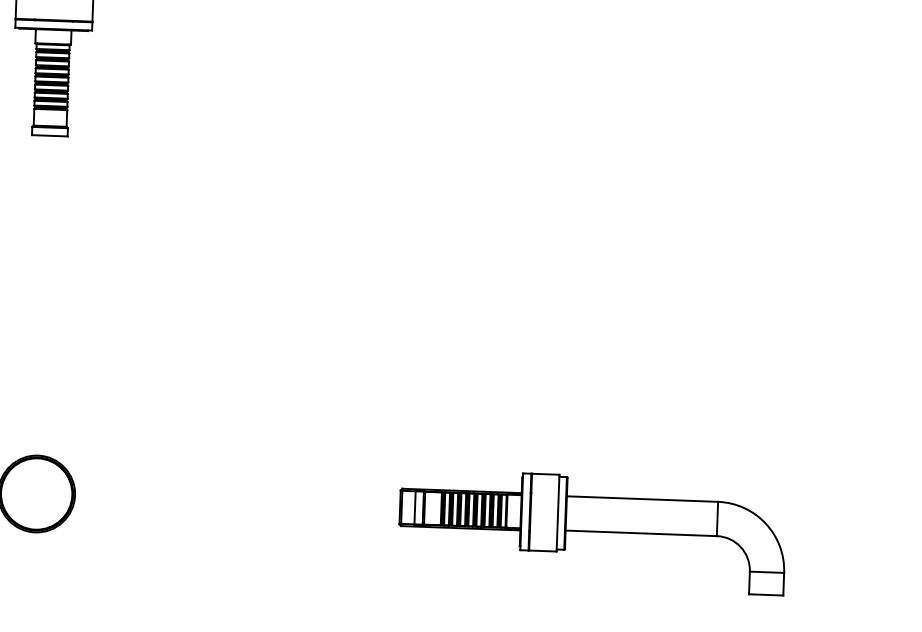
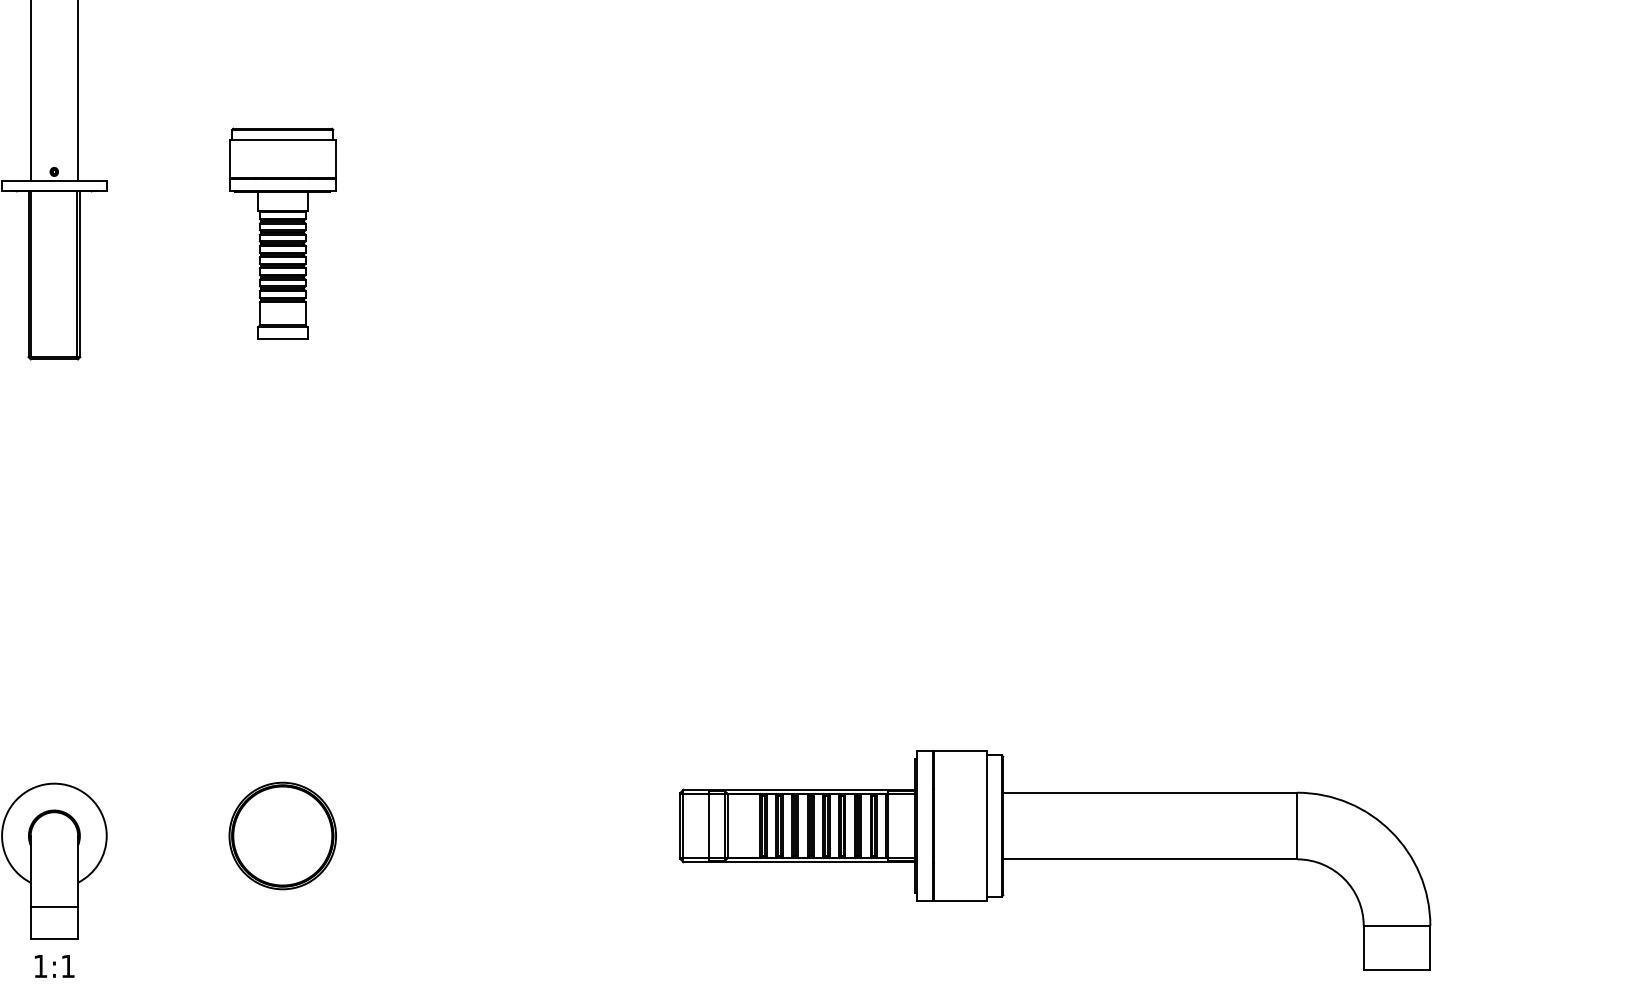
part: (591, 532) -> (1054, 860), size x1.4

